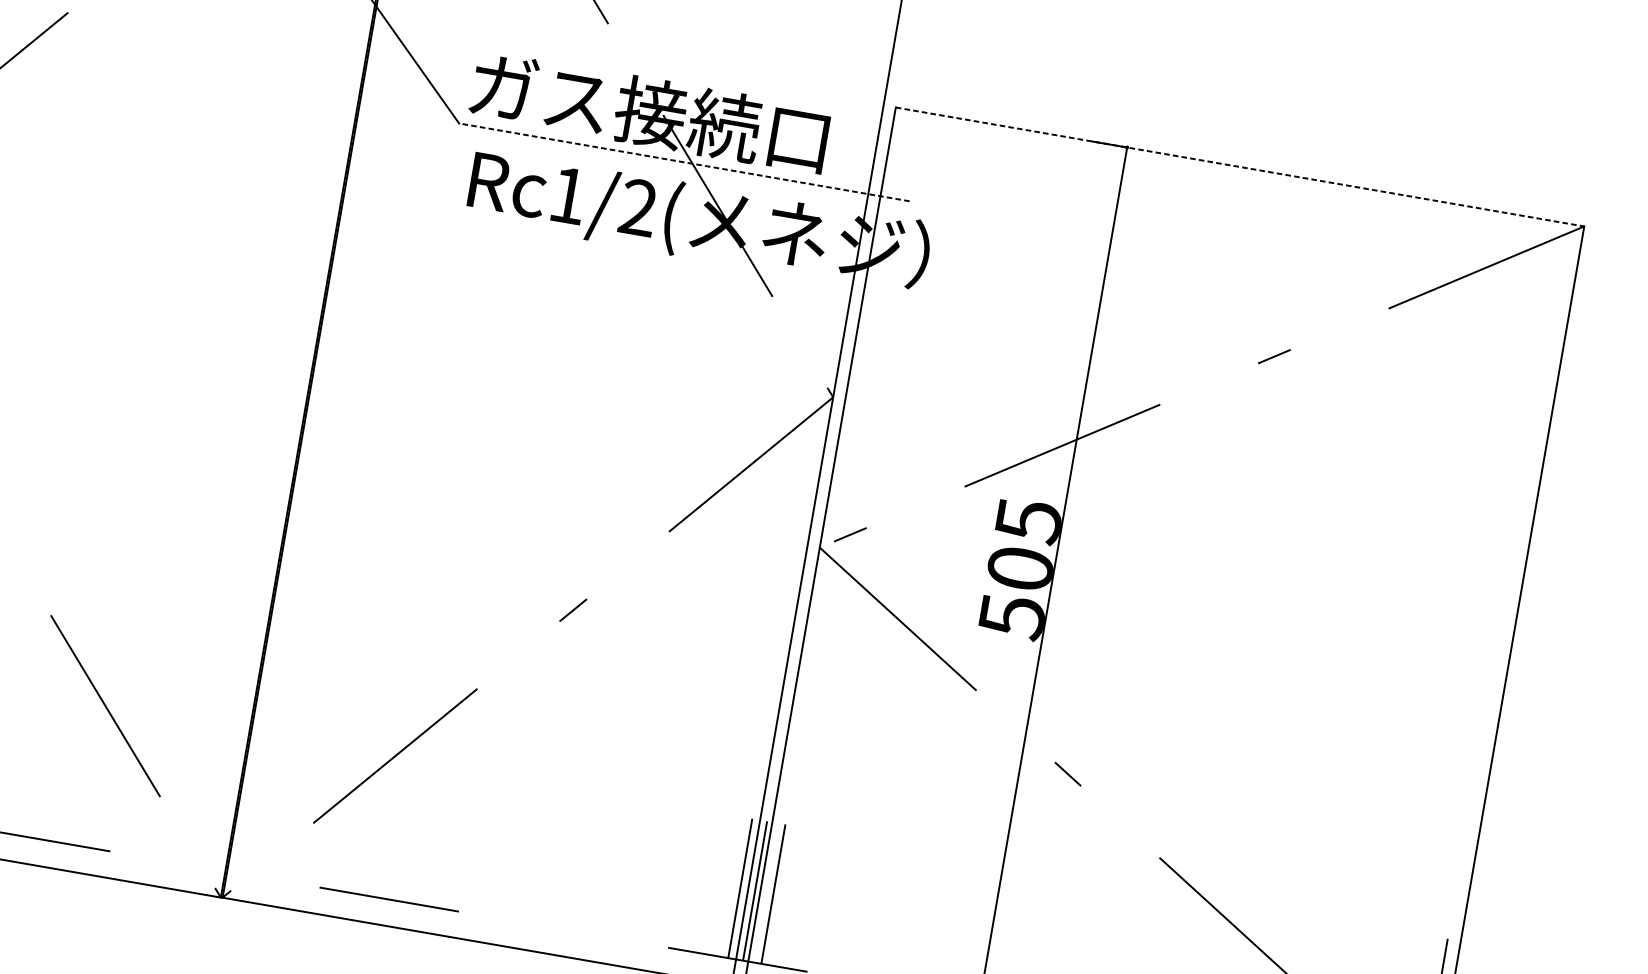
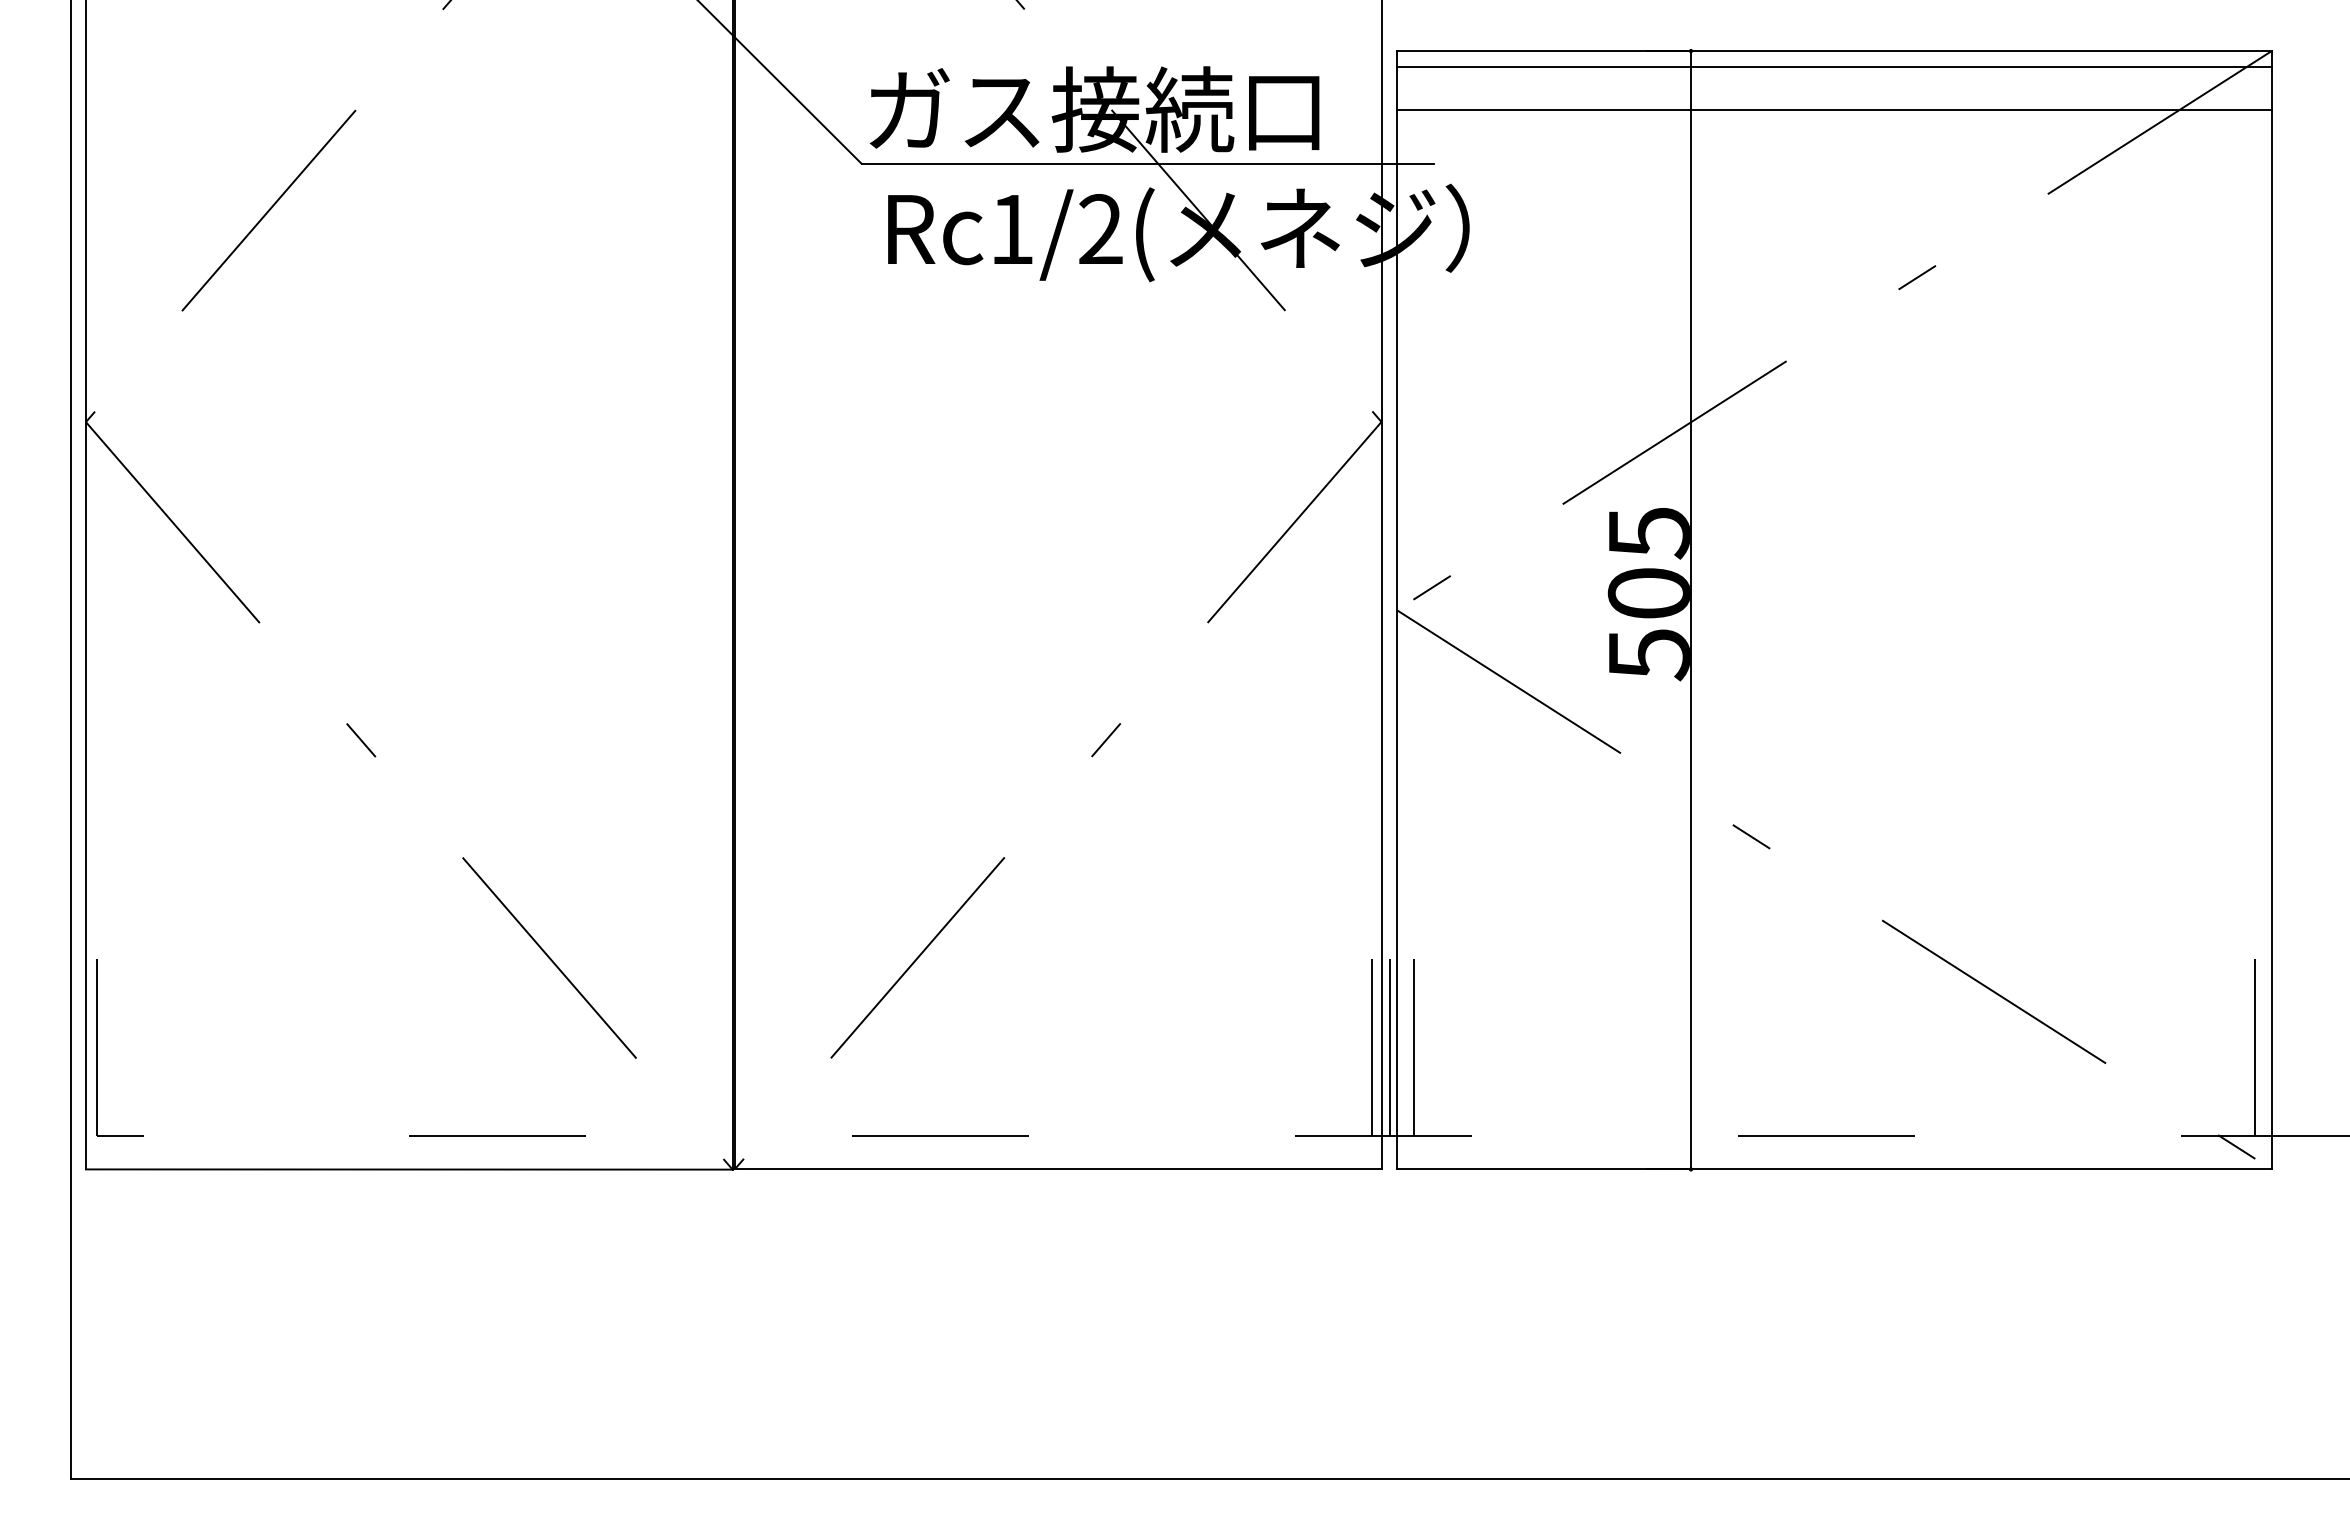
line: (684, 162) -> (1147, 163), dashed -> solid
line: (1240, 167) -> (1834, 51), dashed -> solid
line: (1238, 179) -> (1834, 66), added
line: (1232, 213) -> (1834, 110), added

